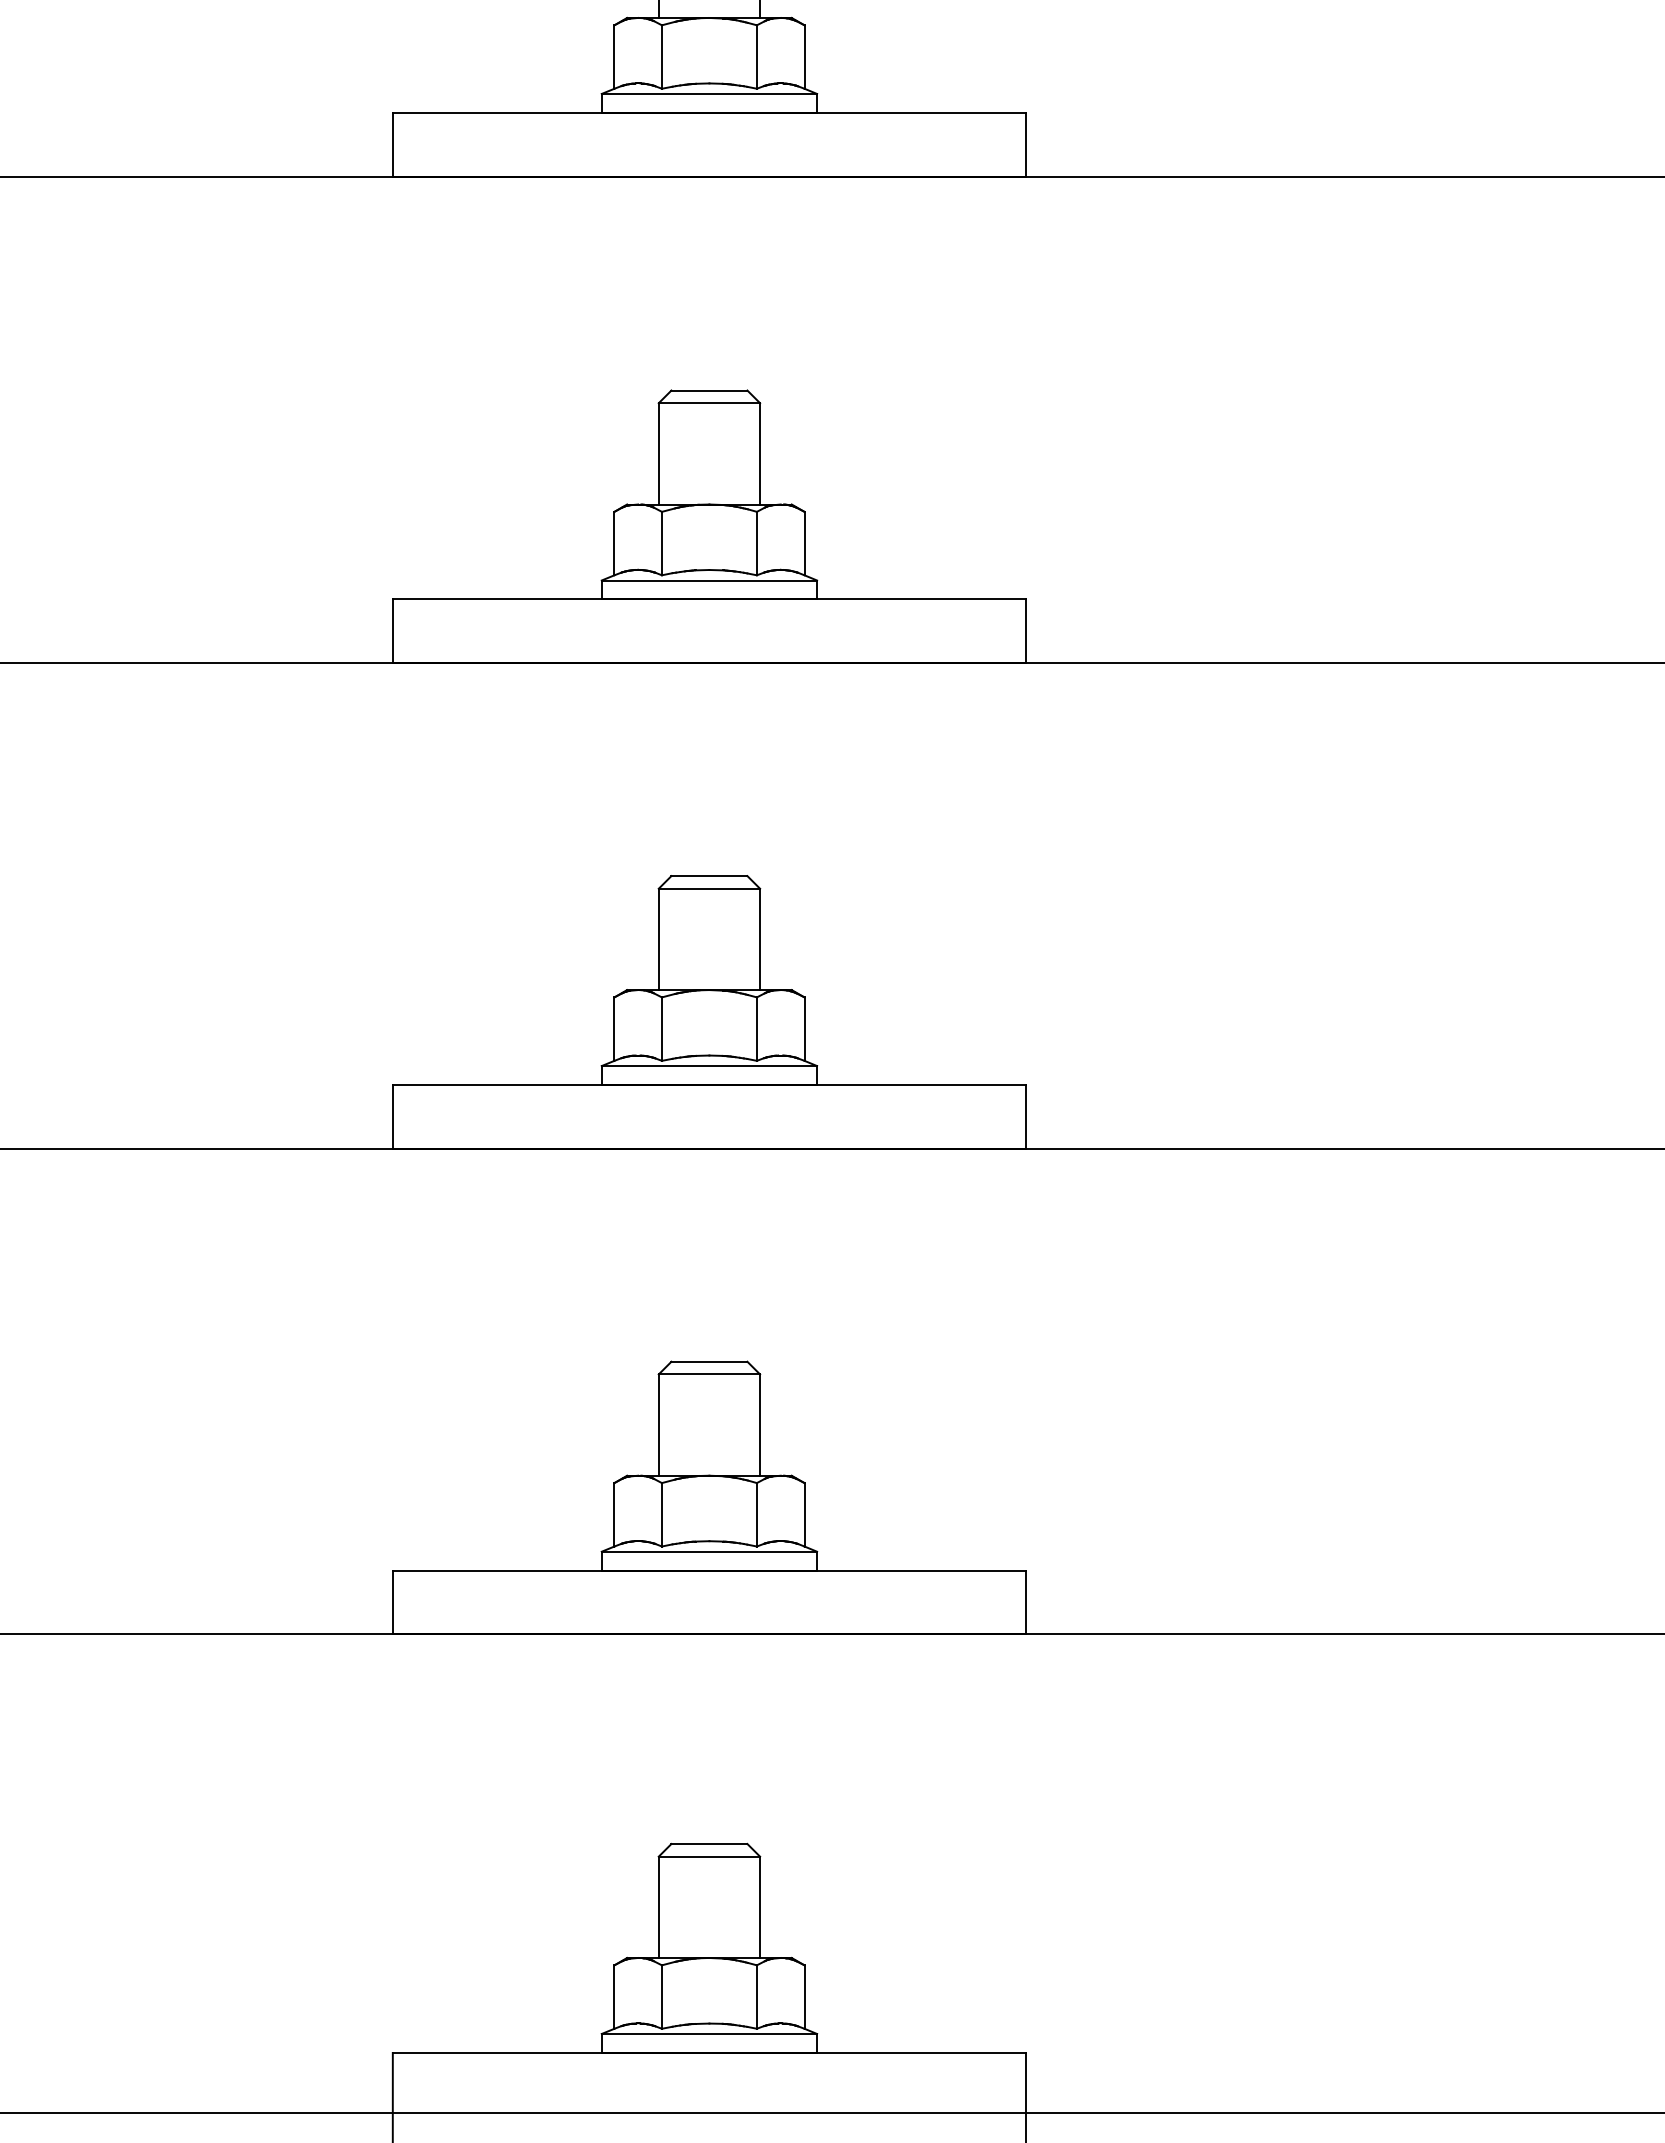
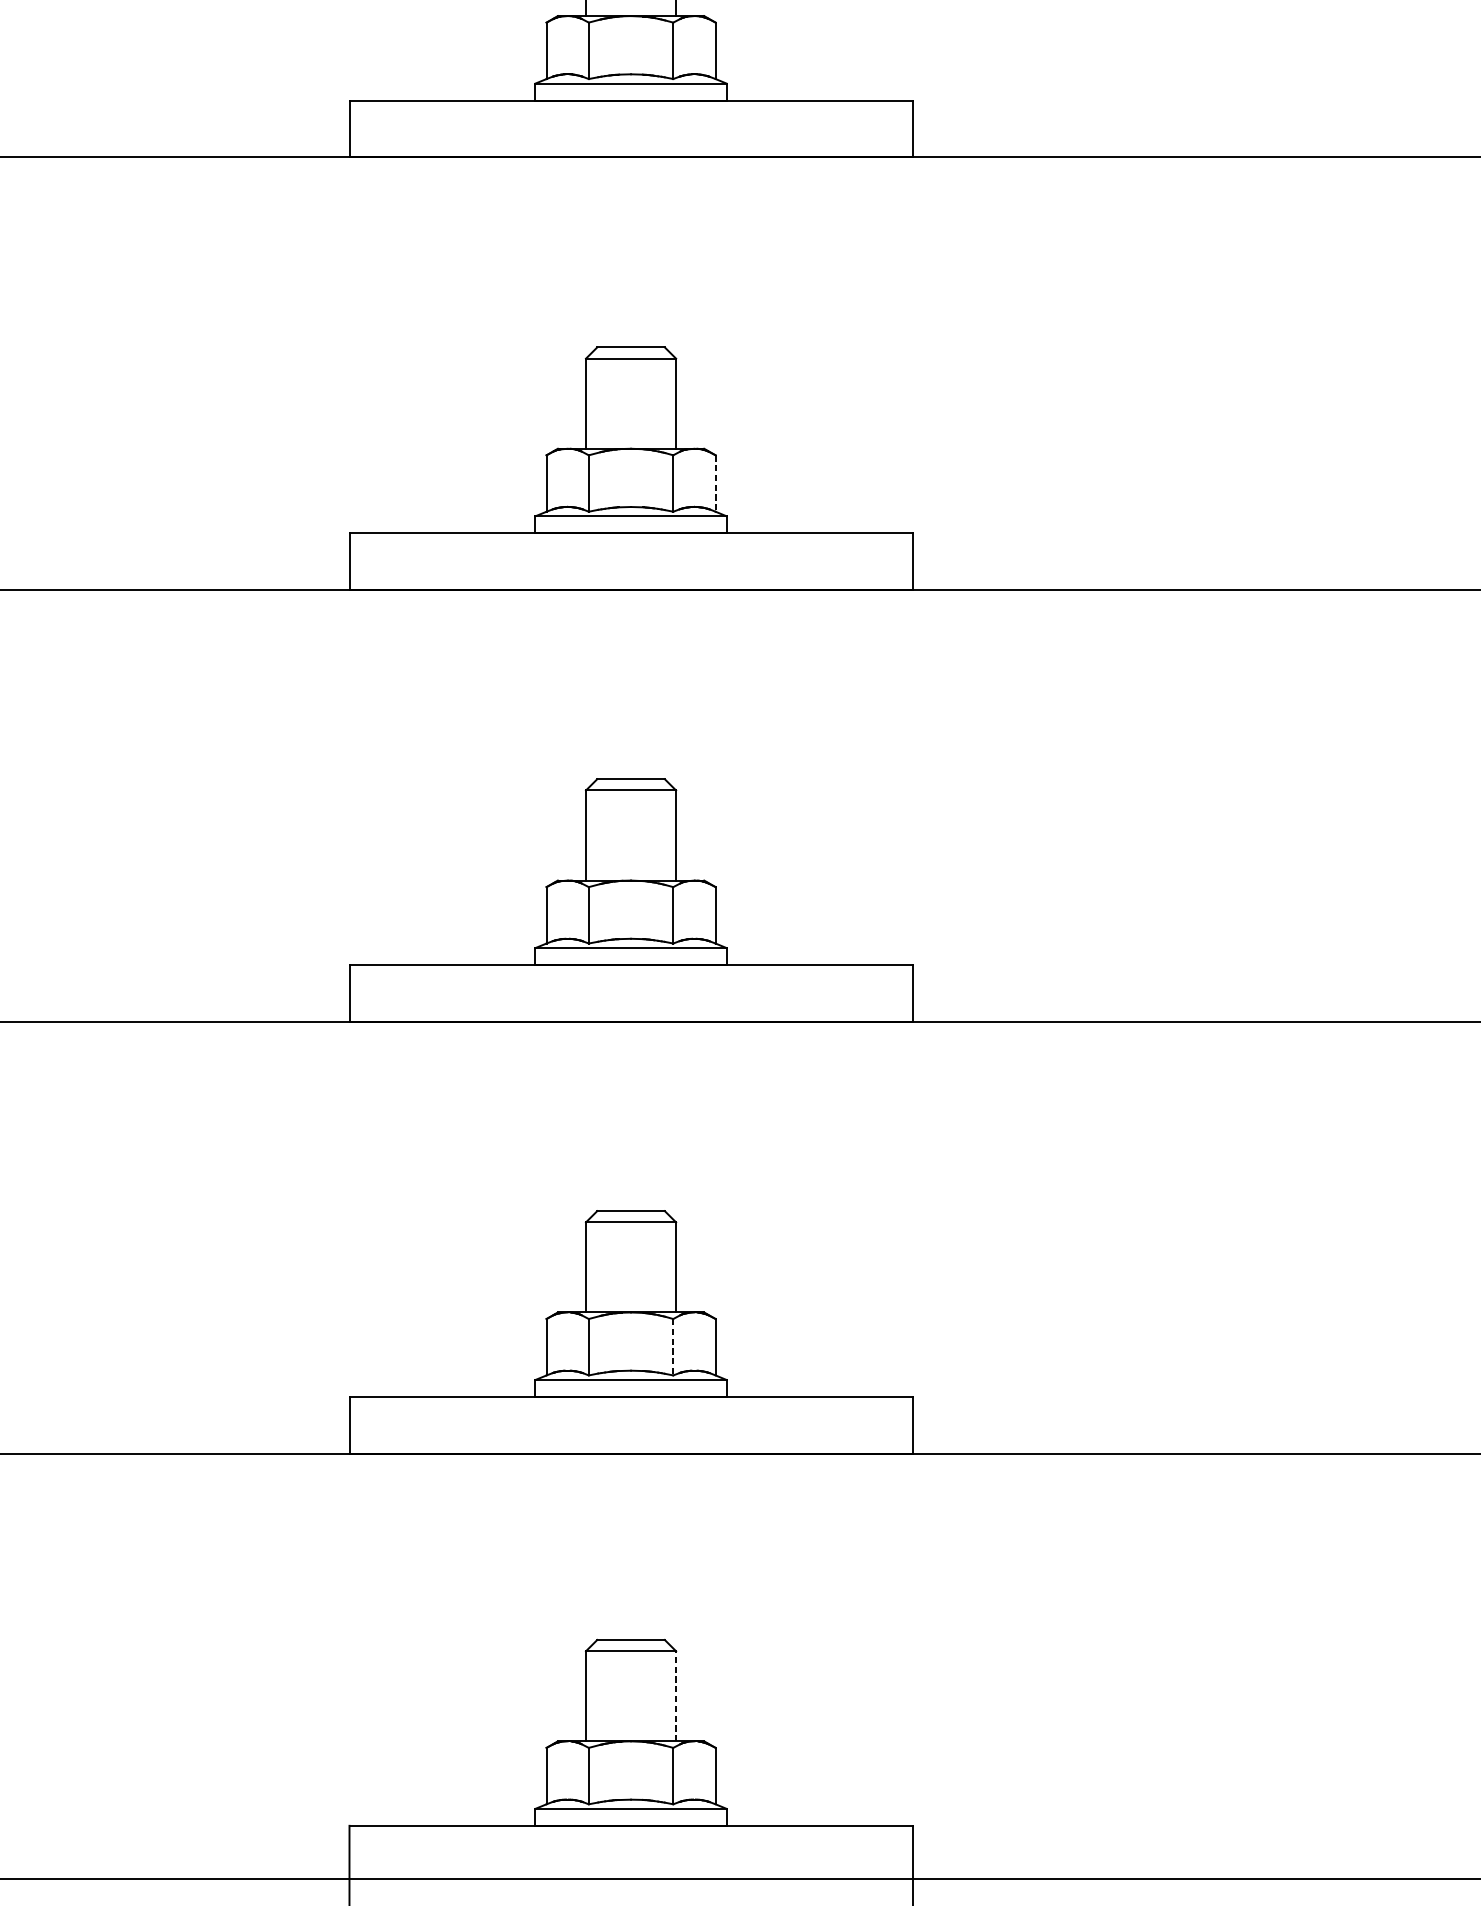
line: (804, 543) -> (715, 483), solid -> dashed
line: (756, 1514) -> (672, 1346), solid -> dashed
line: (760, 1907) -> (676, 1696), solid -> dashed

